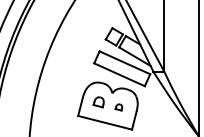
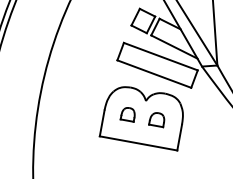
part: (118, 107) -> (156, 120), size x1.67

